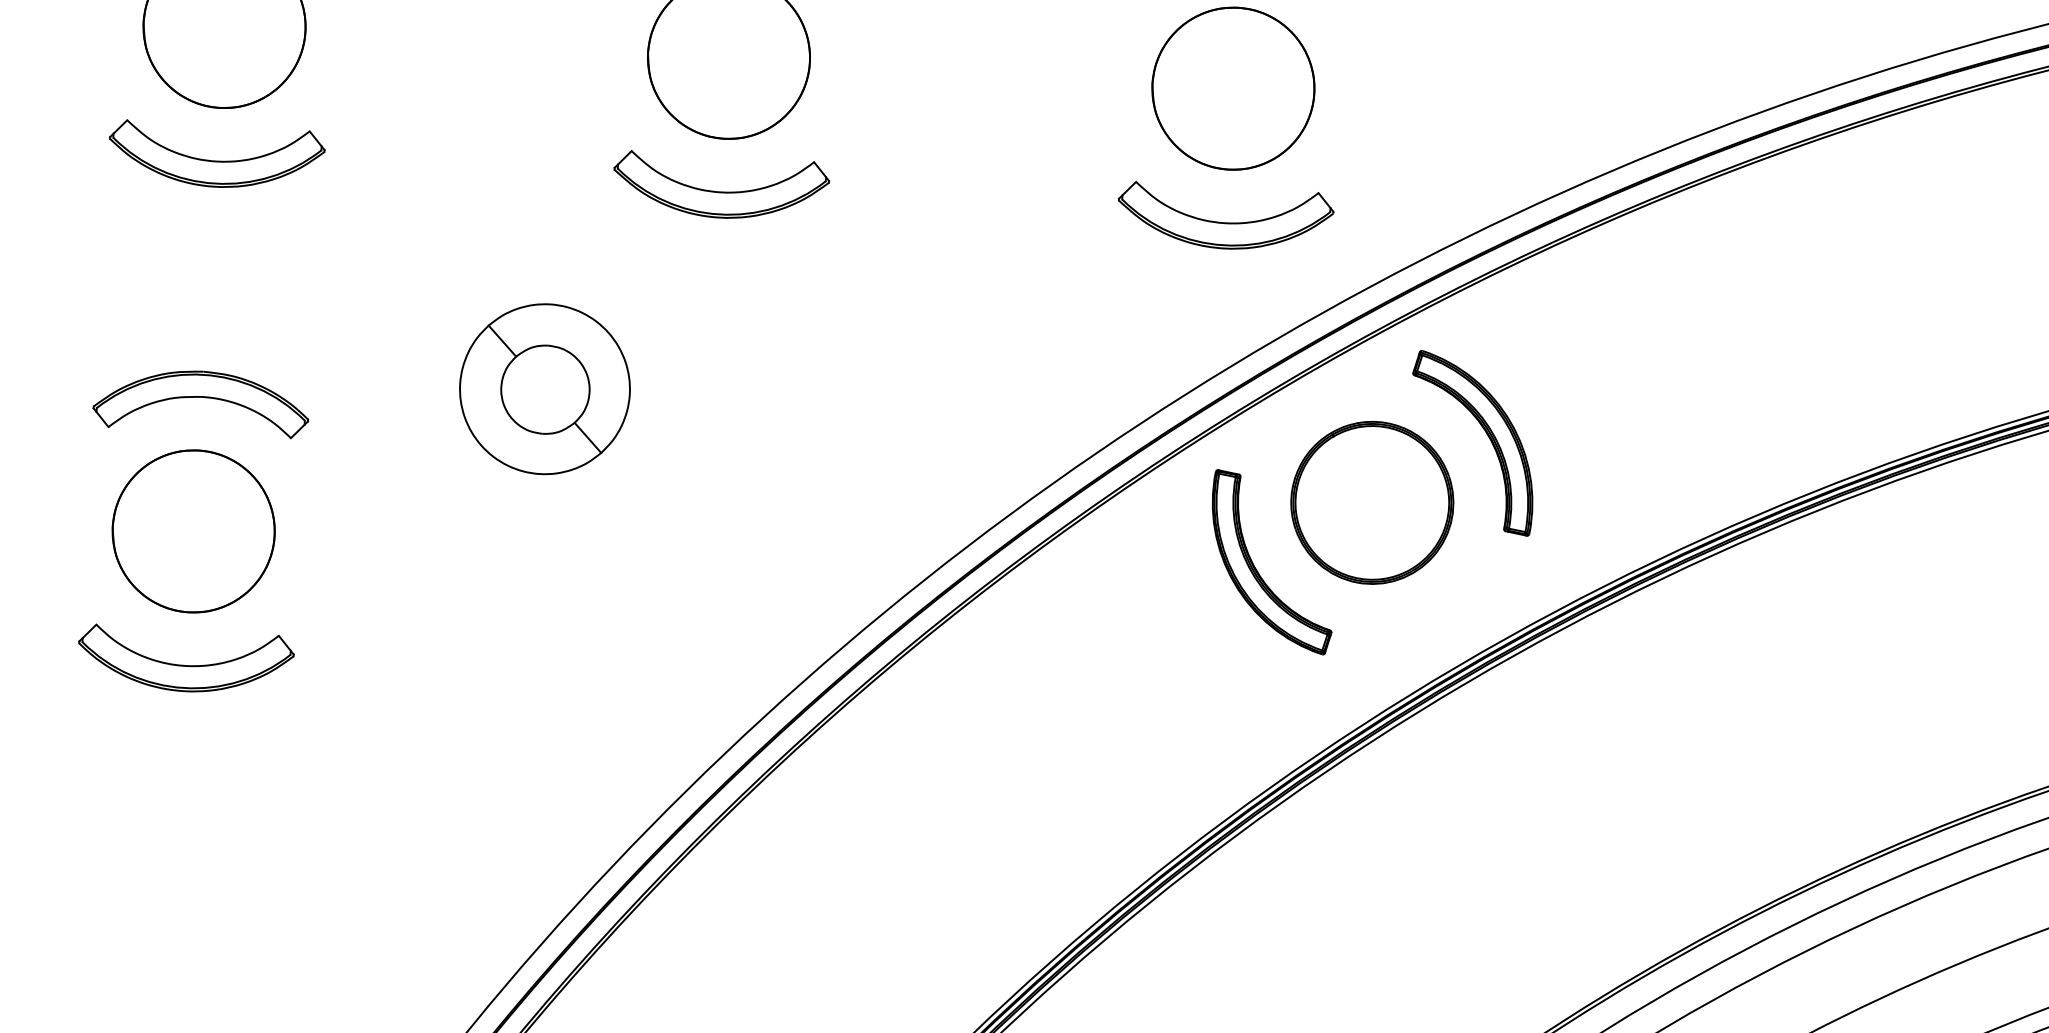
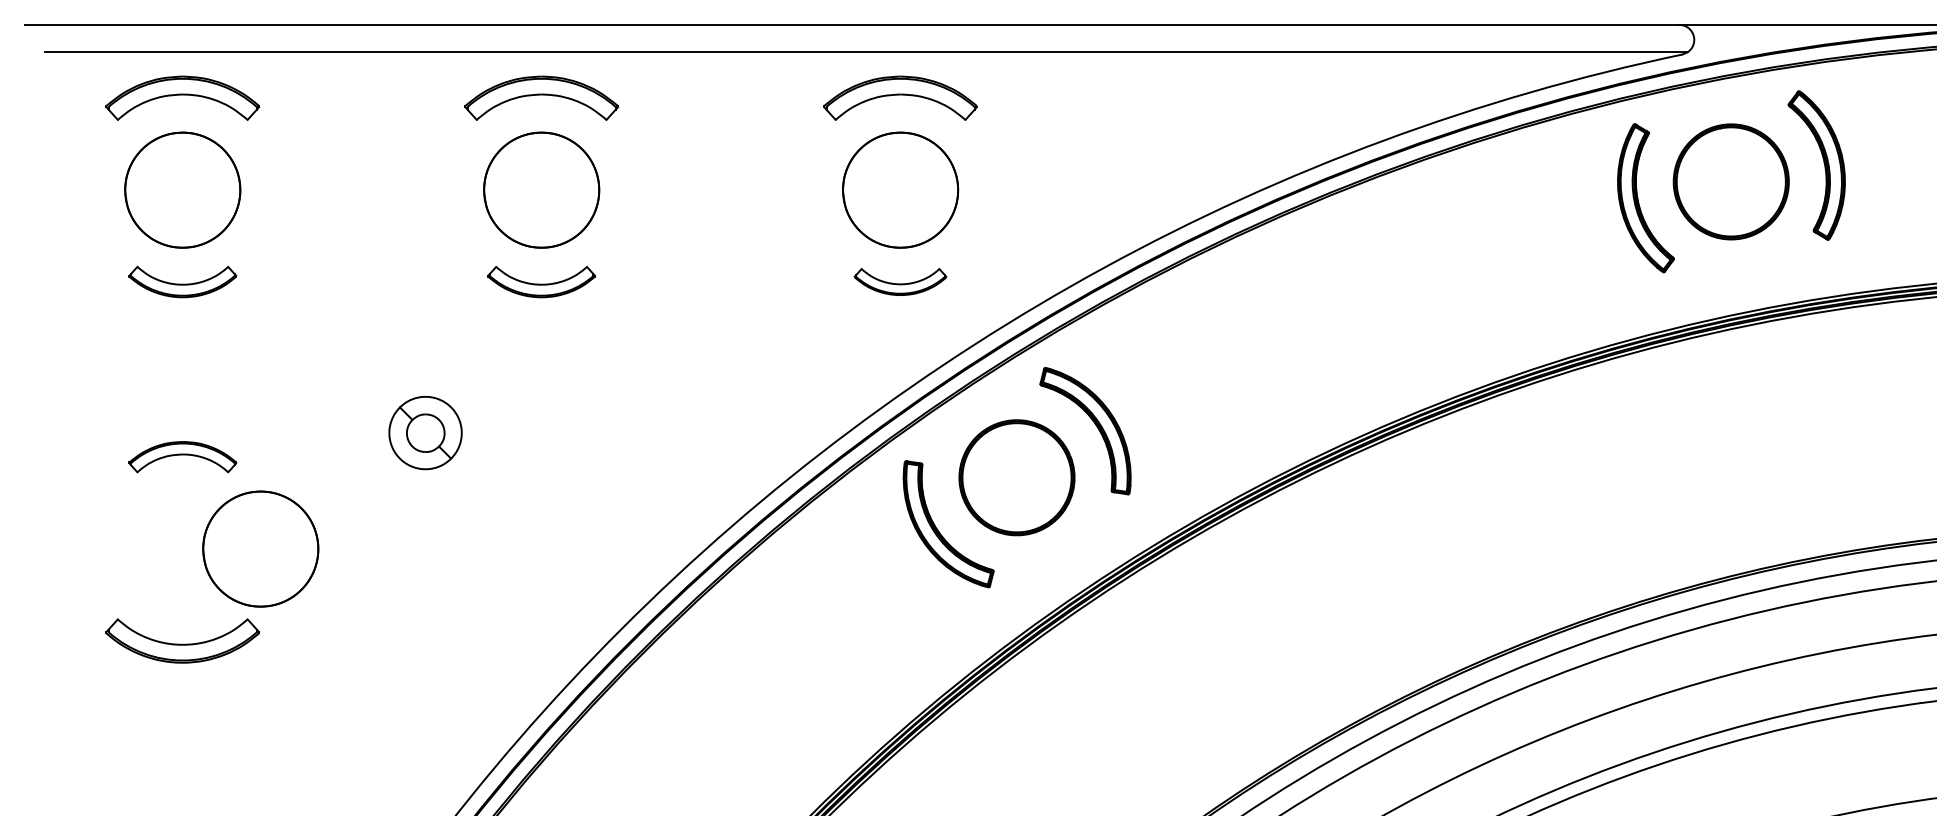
part: (216, 155) -> (182, 281), size x0.7
part: (720, 186) -> (541, 281), size x0.7
part: (1225, 217) -> (900, 281), size x0.6
part: (544, 388) -> (425, 432), size x0.6
part: (201, 401) -> (182, 456), size x0.7
part: (193, 530) -> (260, 548), moved

